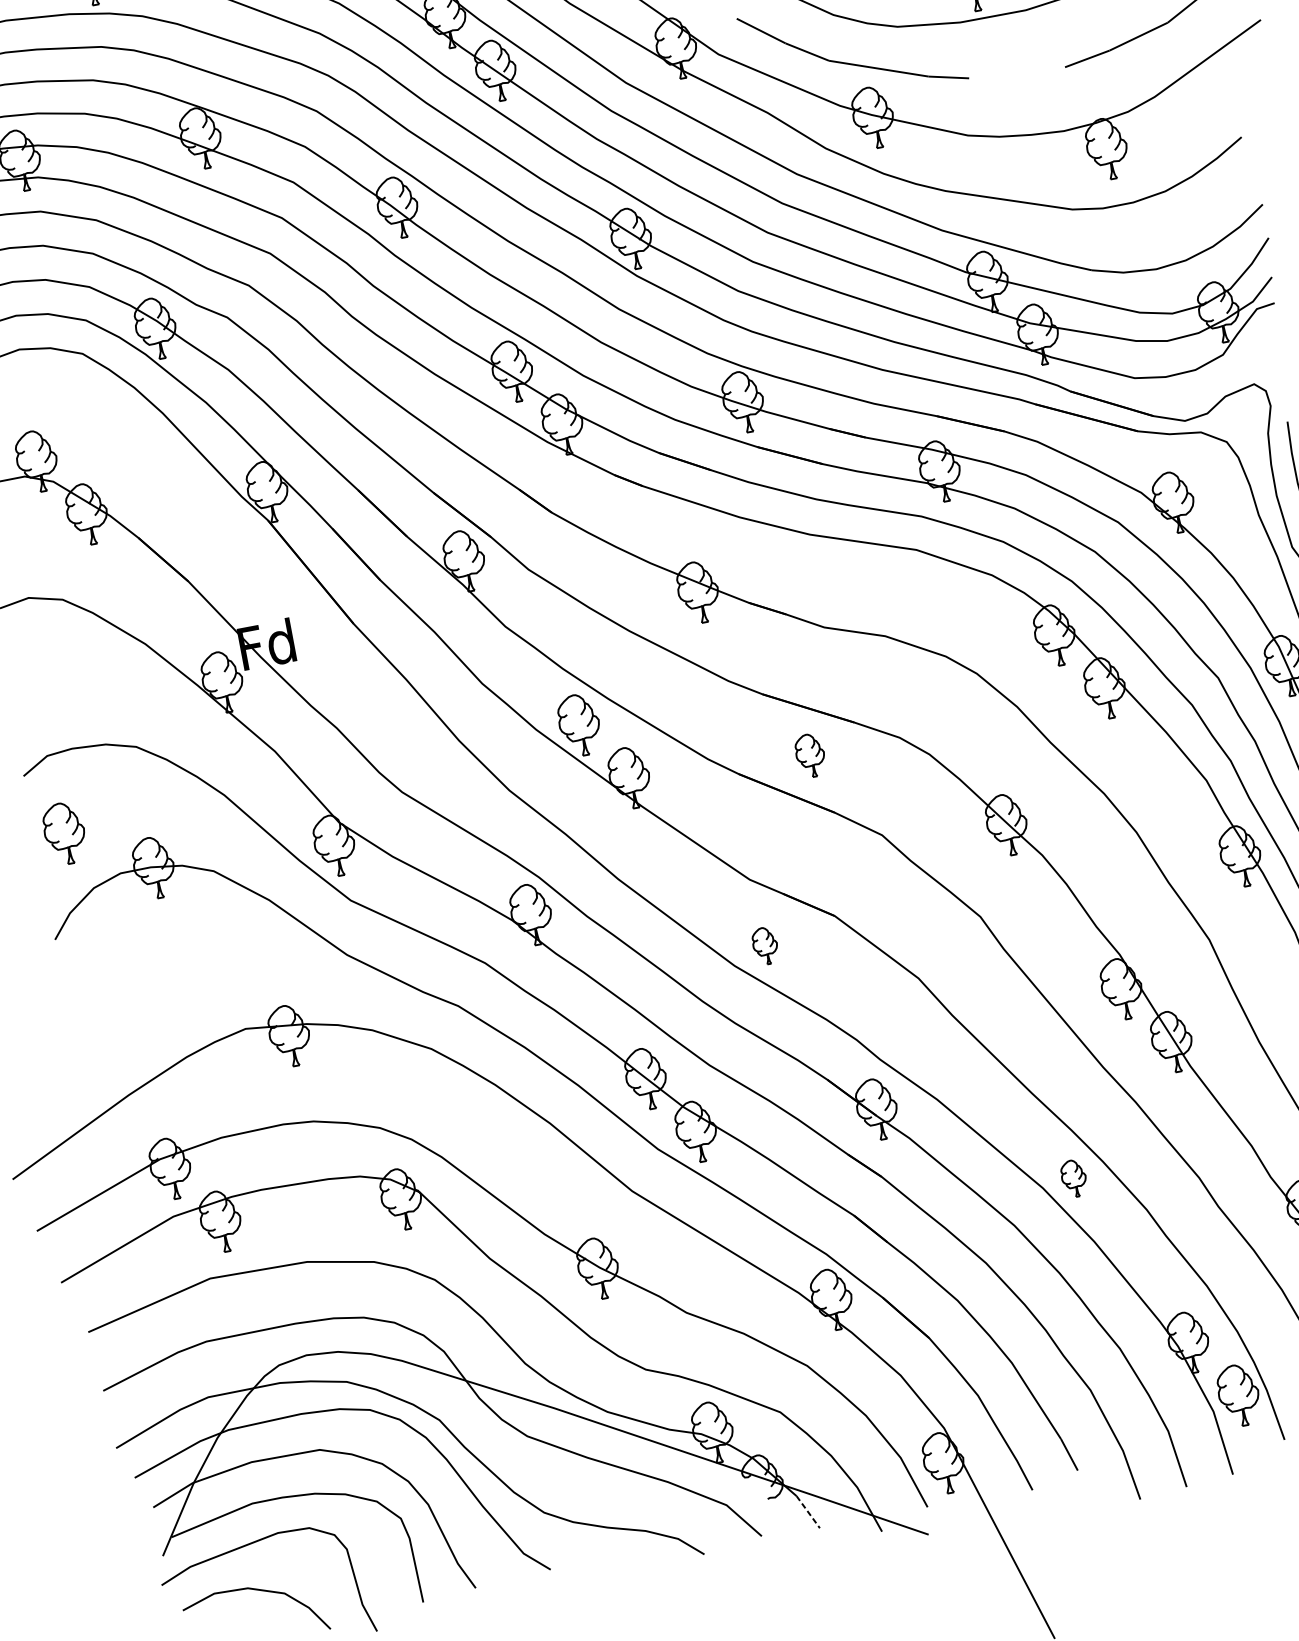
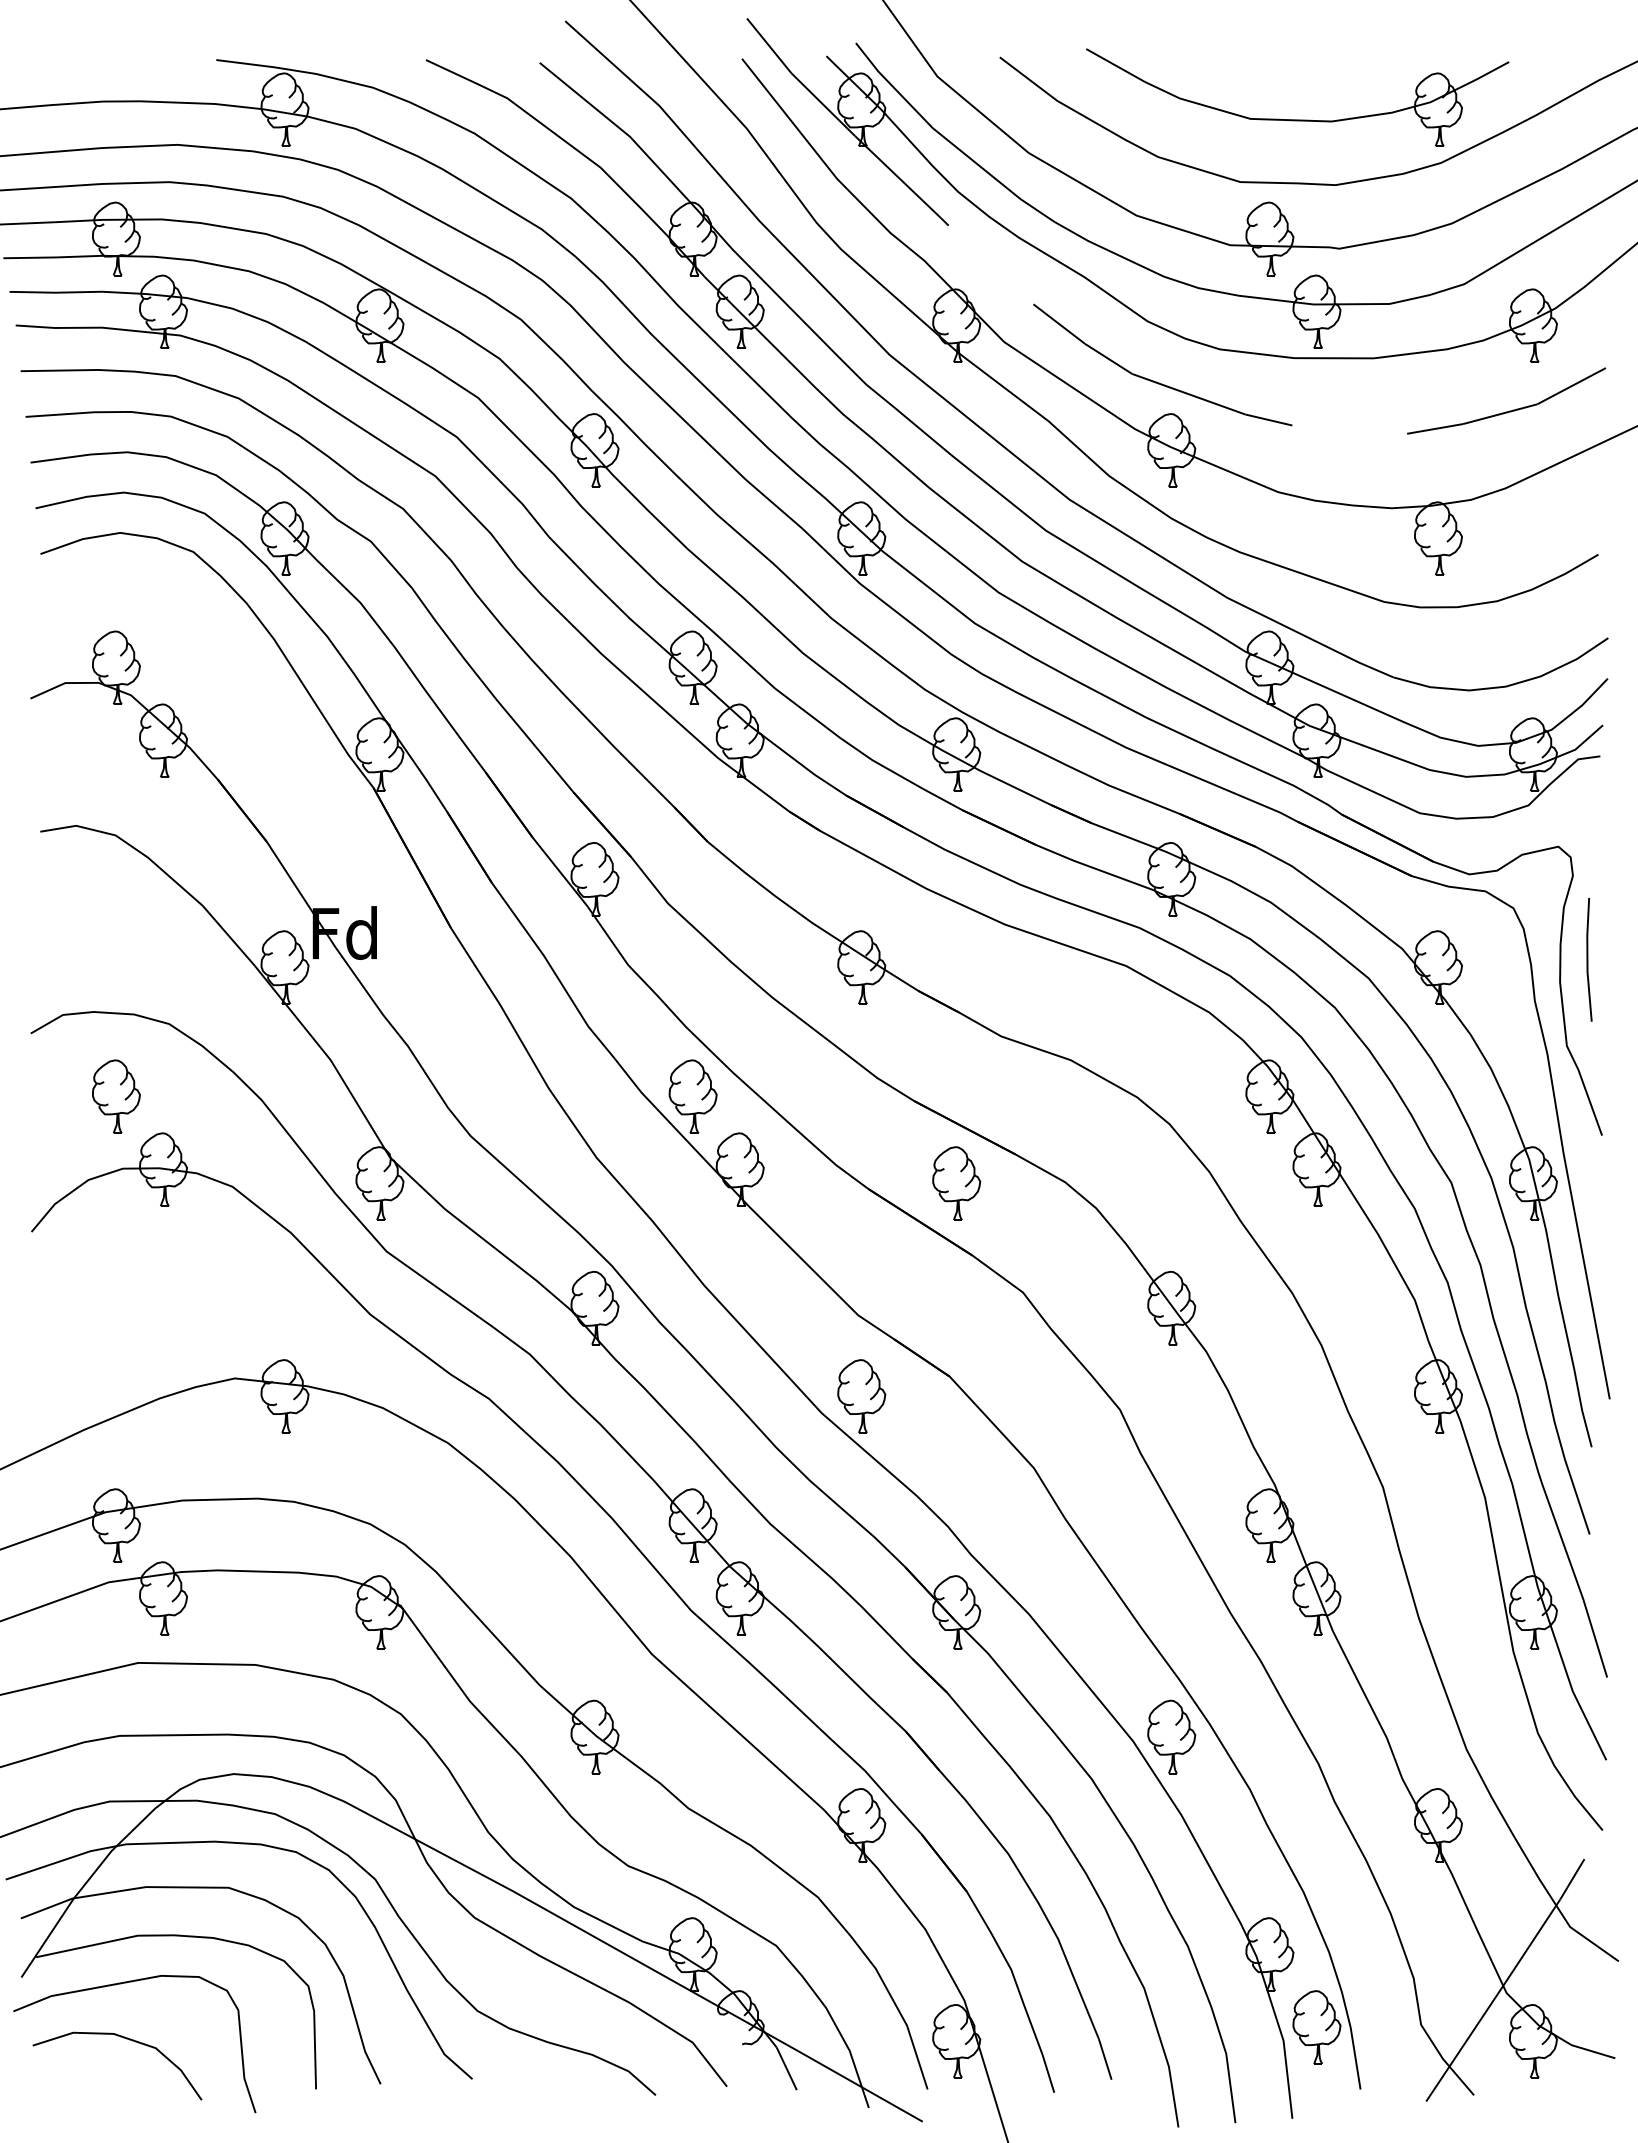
part: (810, 755) -> (956, 1183), size x1.43
part: (64, 833) -> (116, 1096), moved
part: (765, 946) -> (861, 1396), size x1.67
part: (1073, 1178) -> (1171, 1736), size x1.67
line: (807, 1511) -> (786, 2068), dashed -> solid

